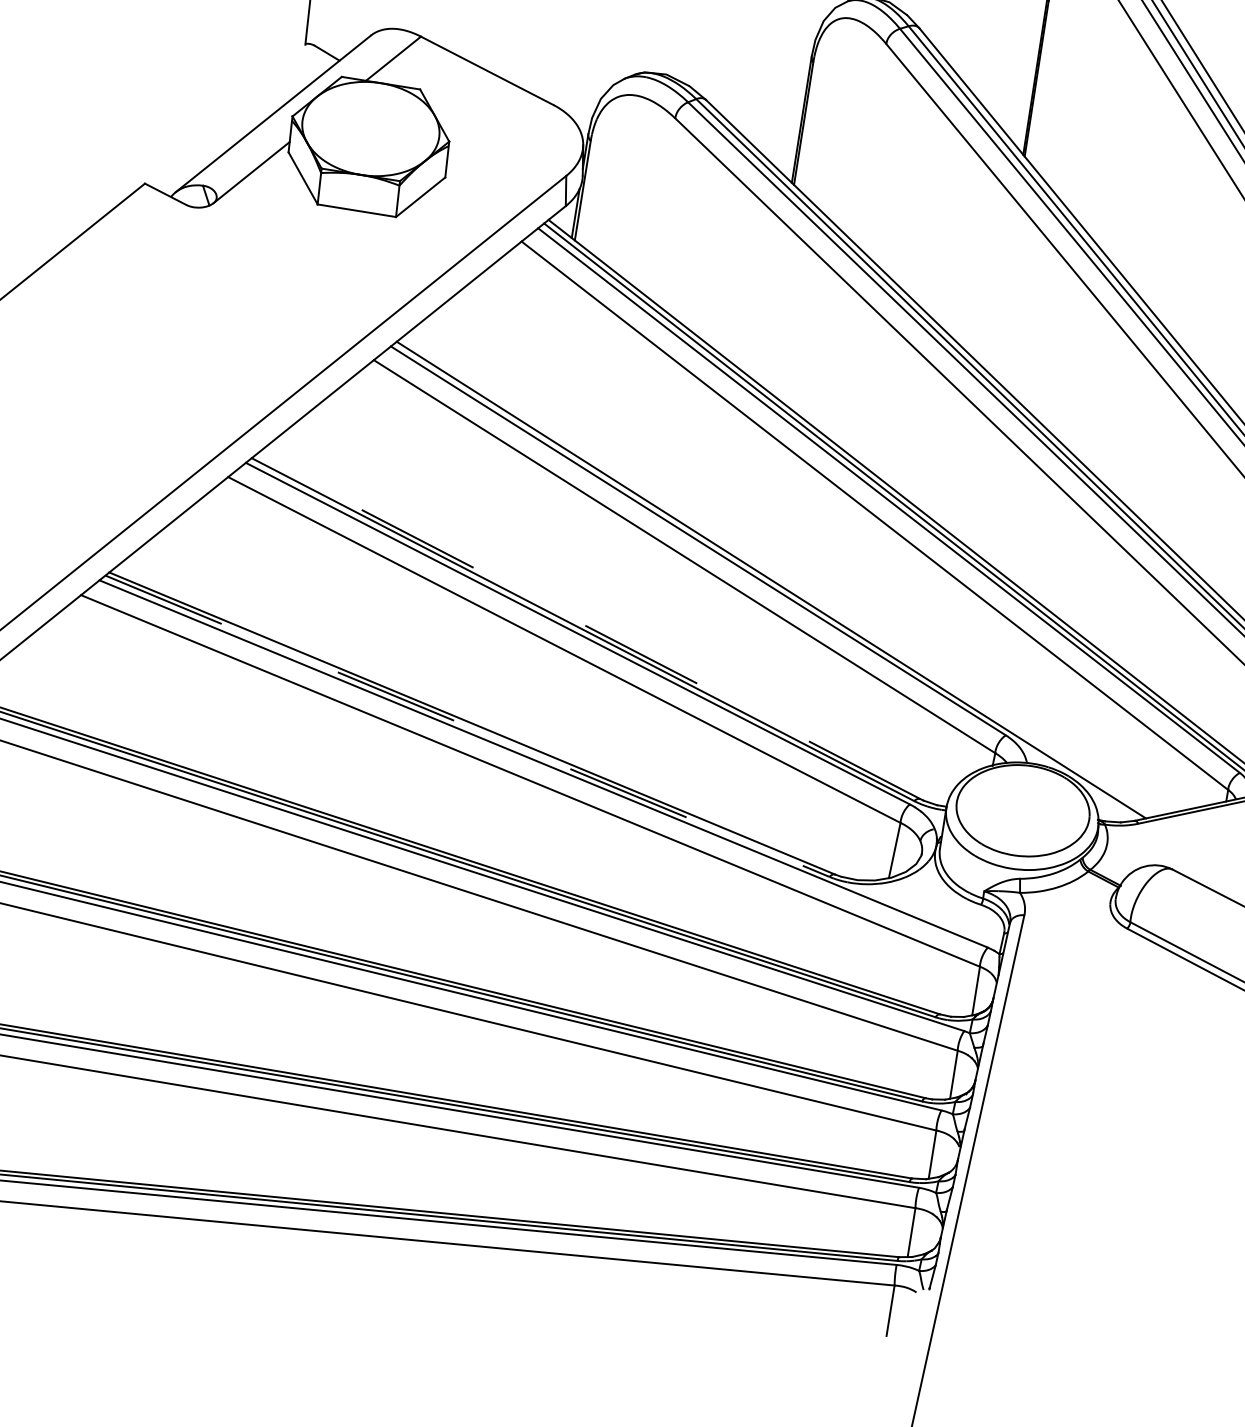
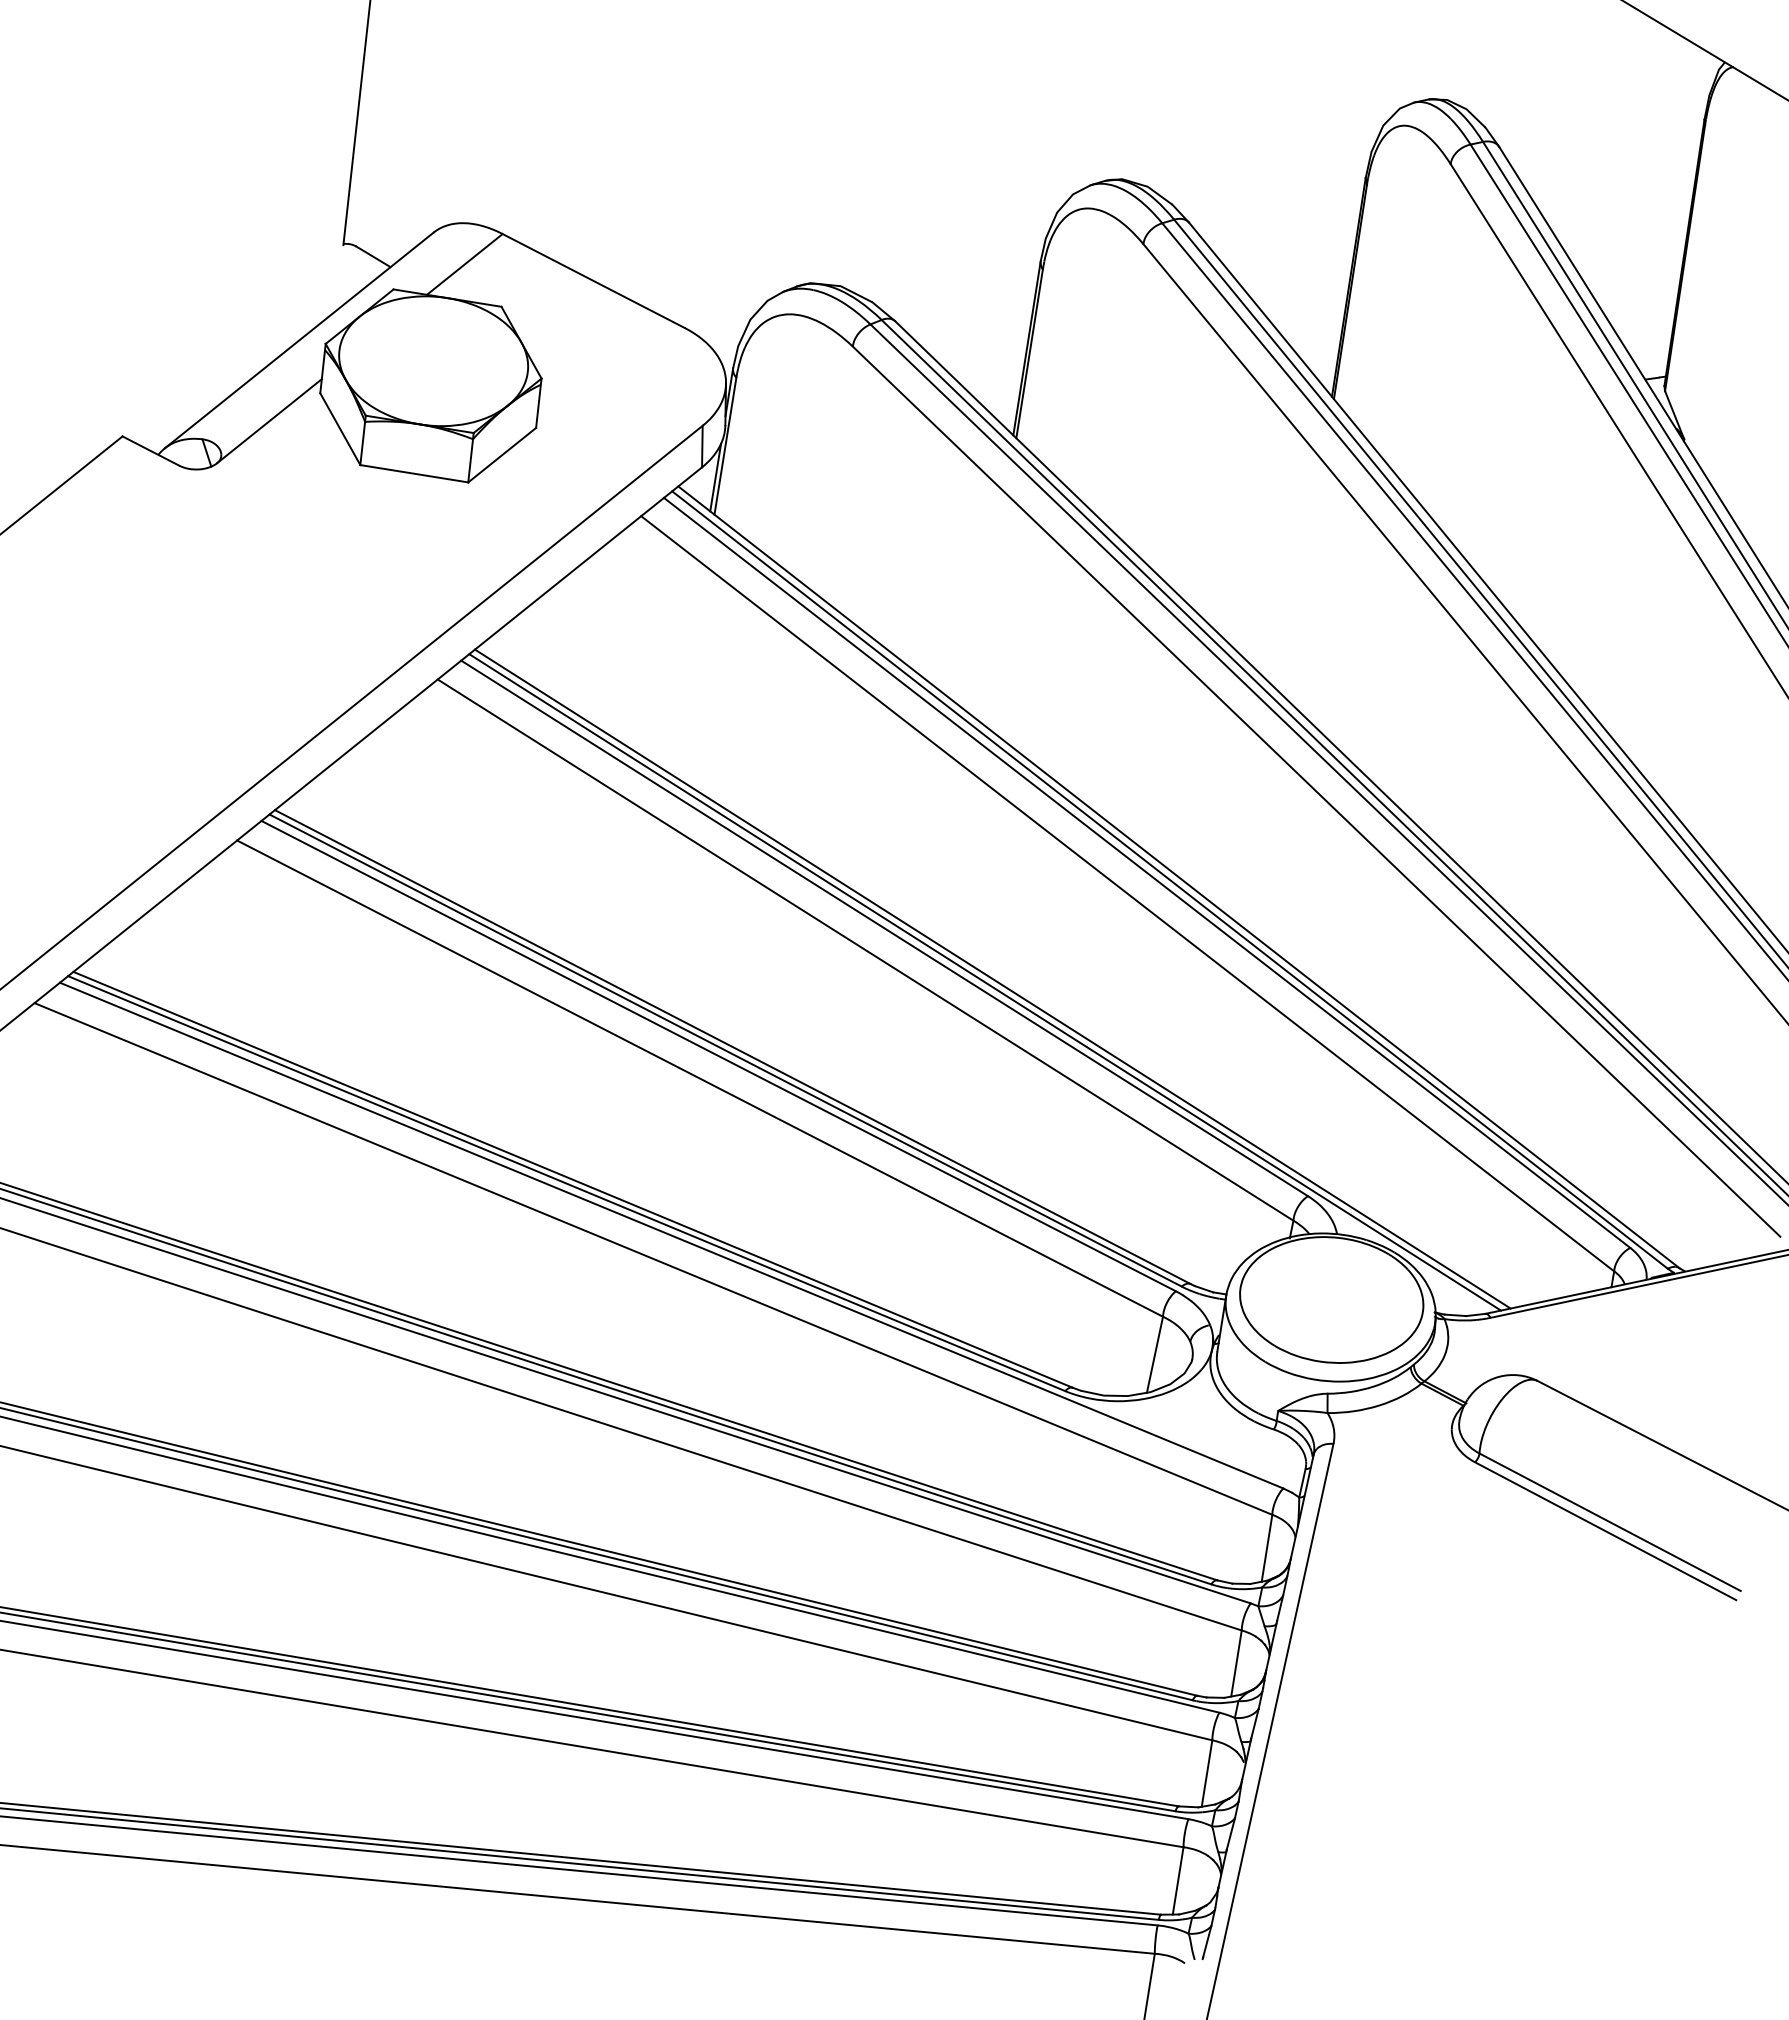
line: (776, 577) -> (992, 978), added
line: (587, 627) -> (732, 1047), dashed -> solid
line: (467, 726) -> (566, 1183), dashed -> solid

